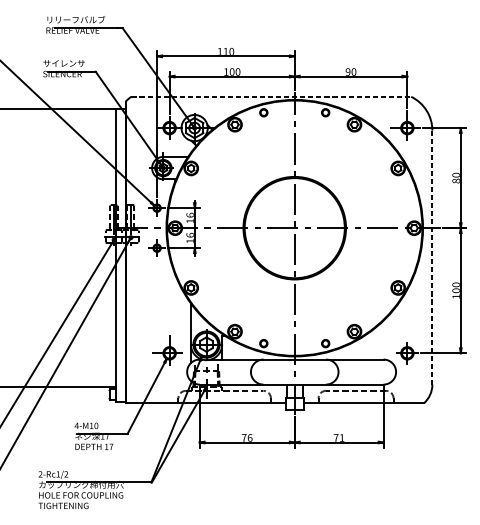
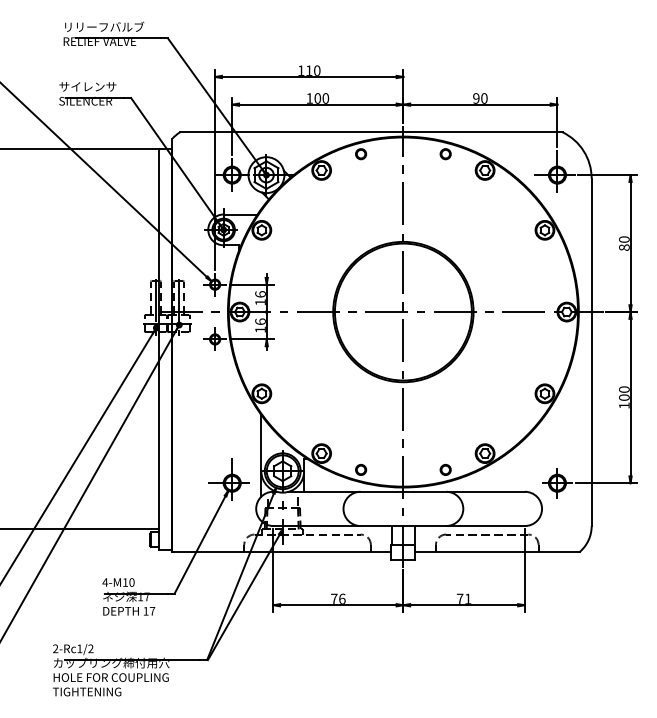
line: (271, 96) -> (371, 132), dashed -> solid
line: (432, 257) -> (591, 352), dashed -> solid

